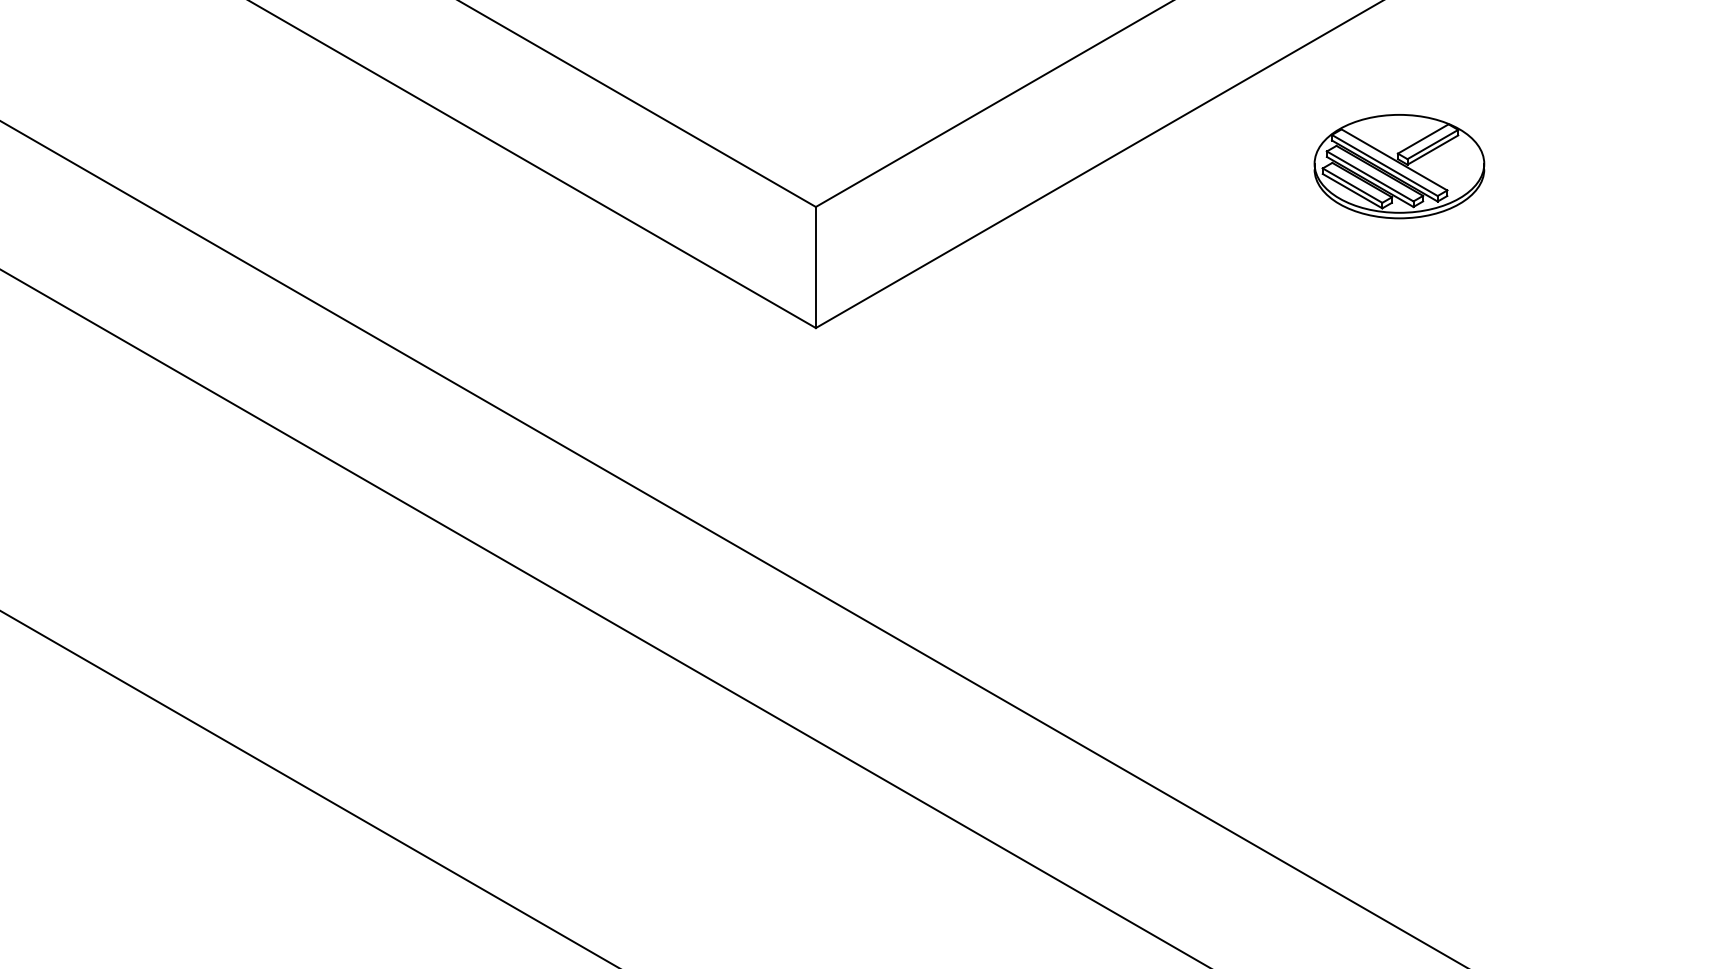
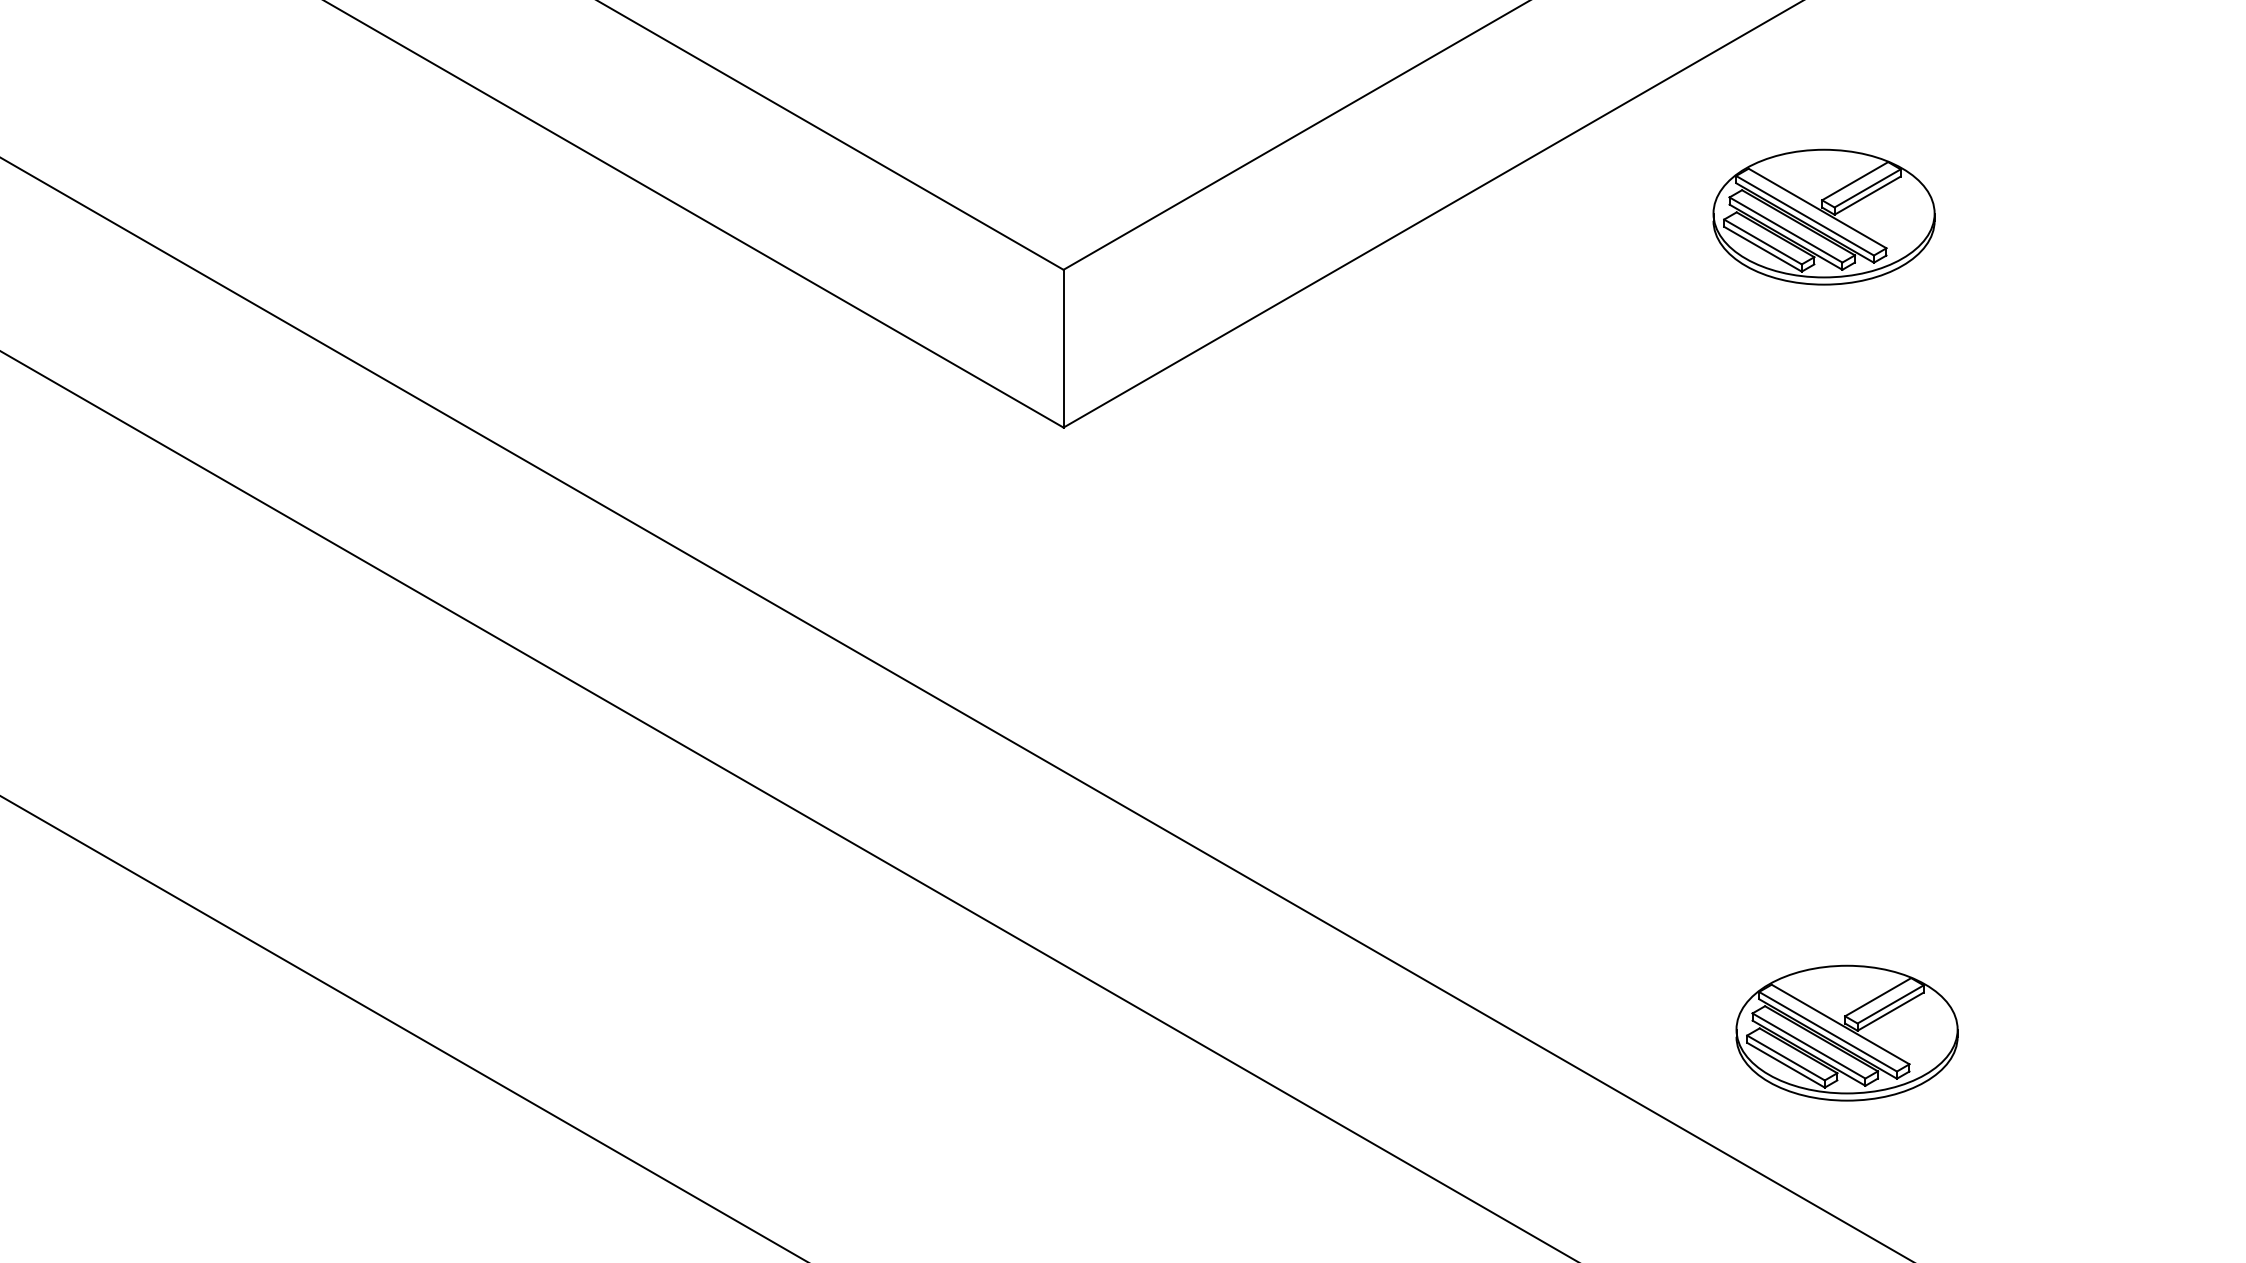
part: (1416, 792) -> (1846, 1032), added

